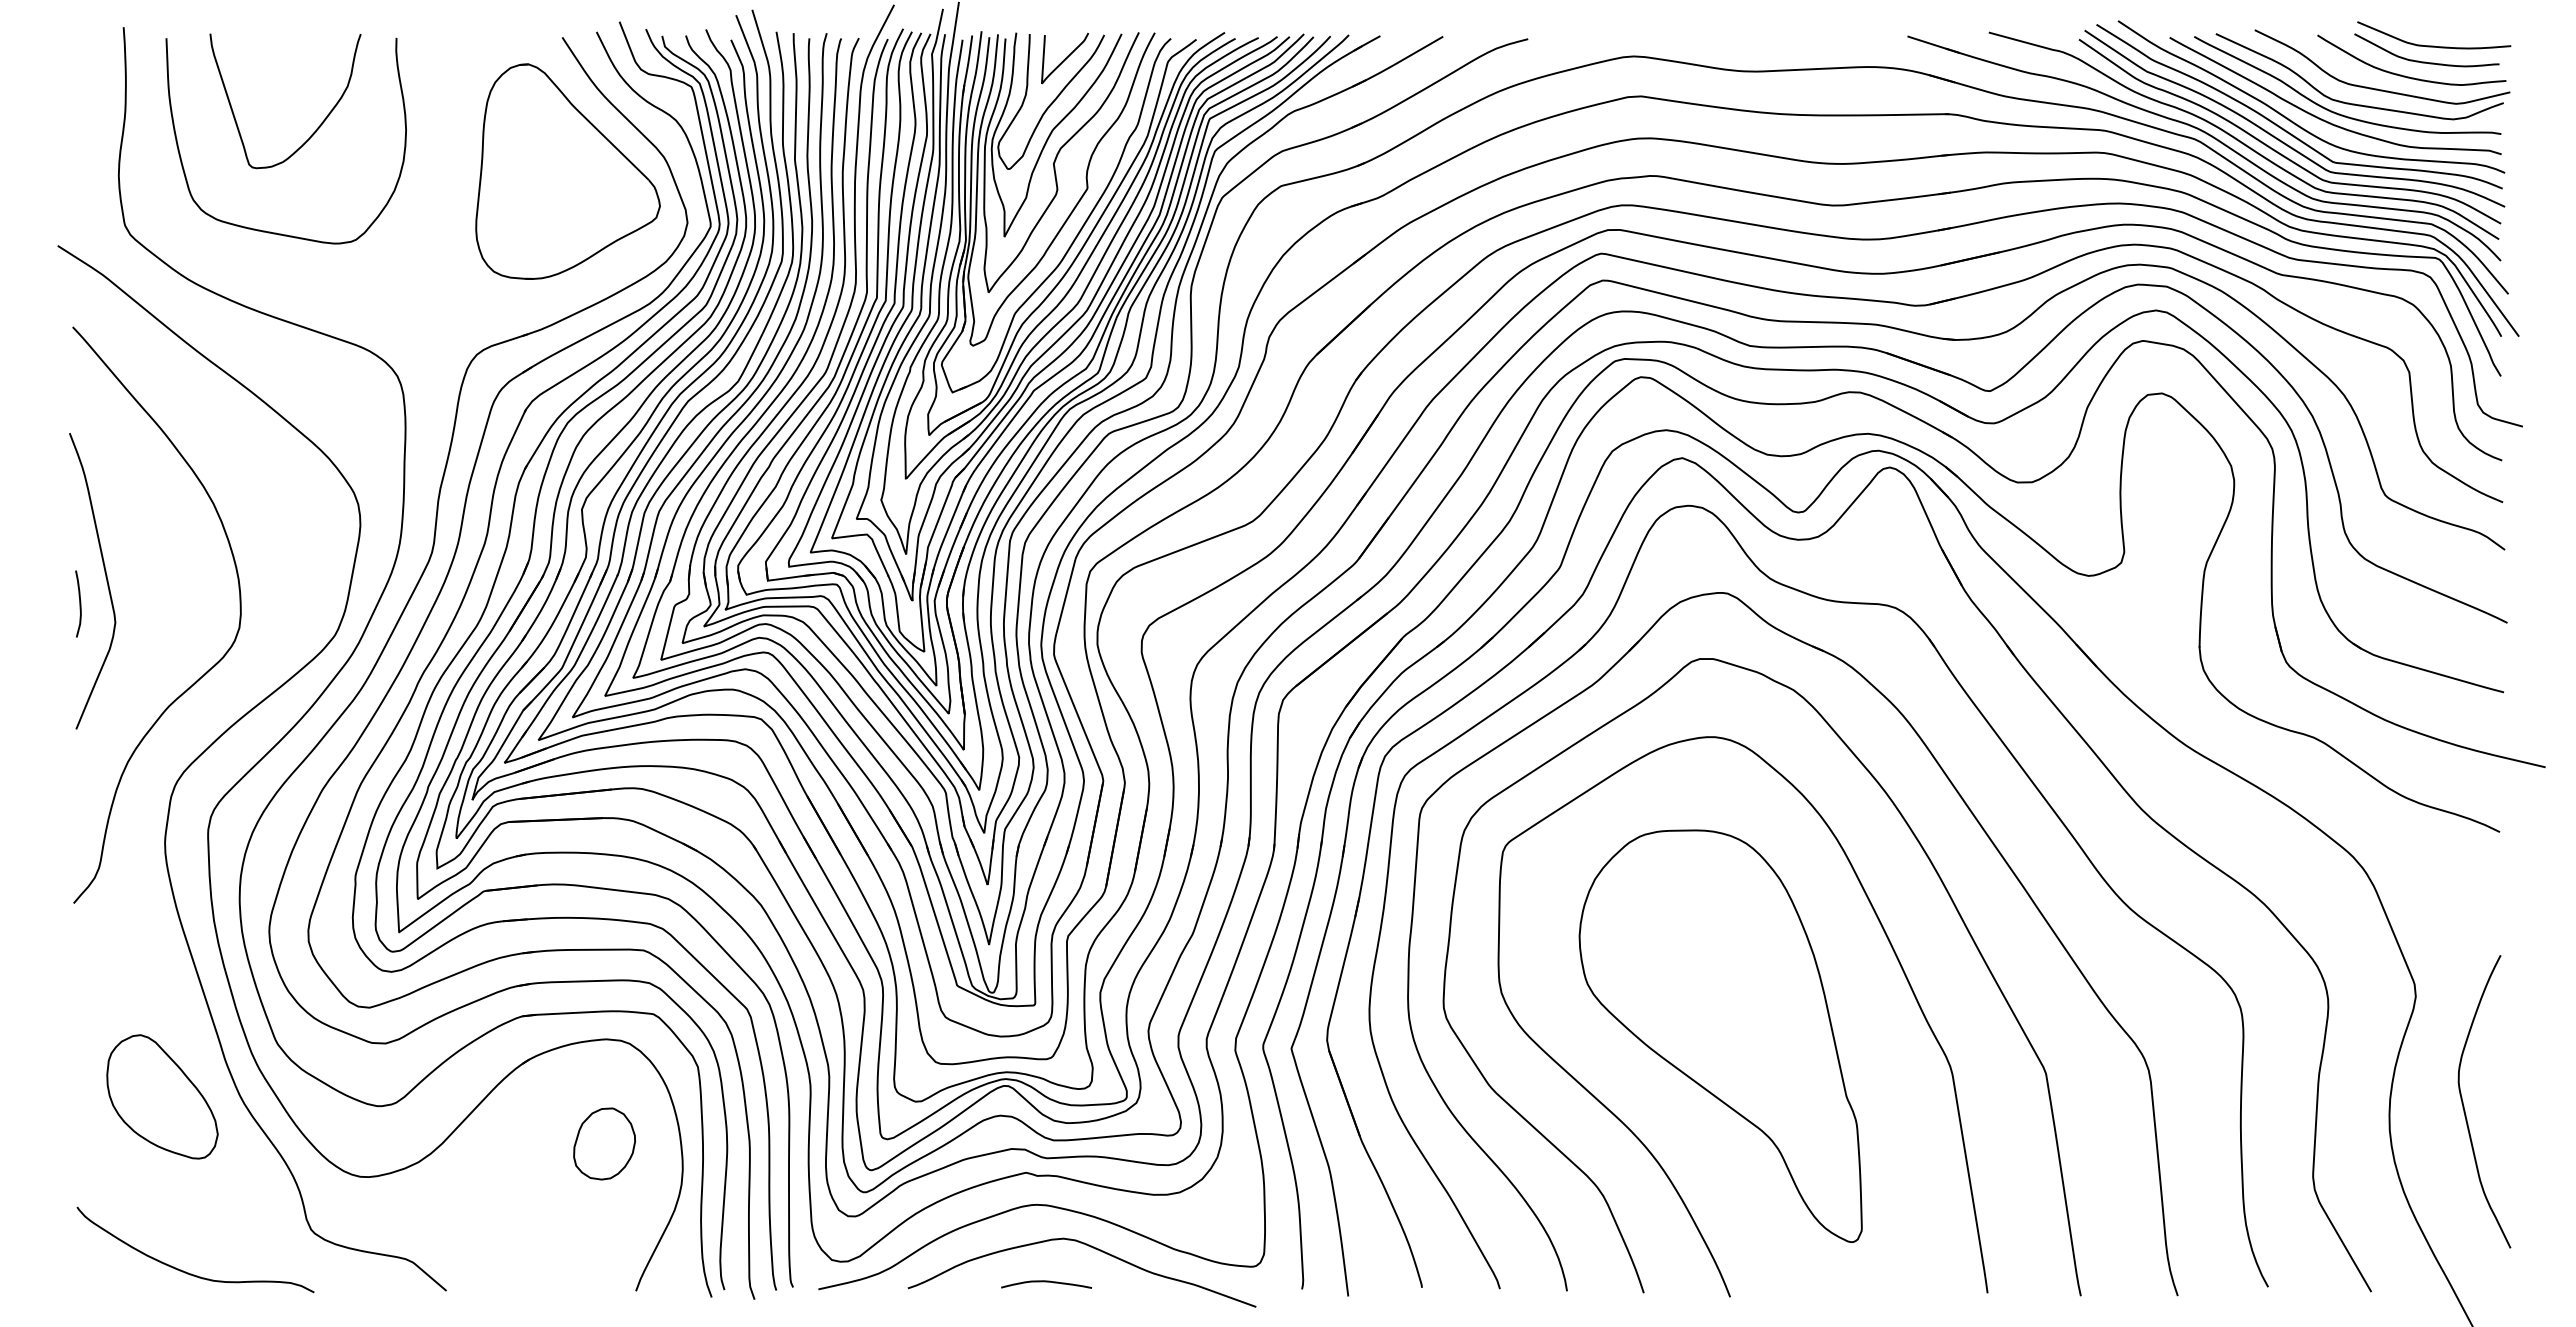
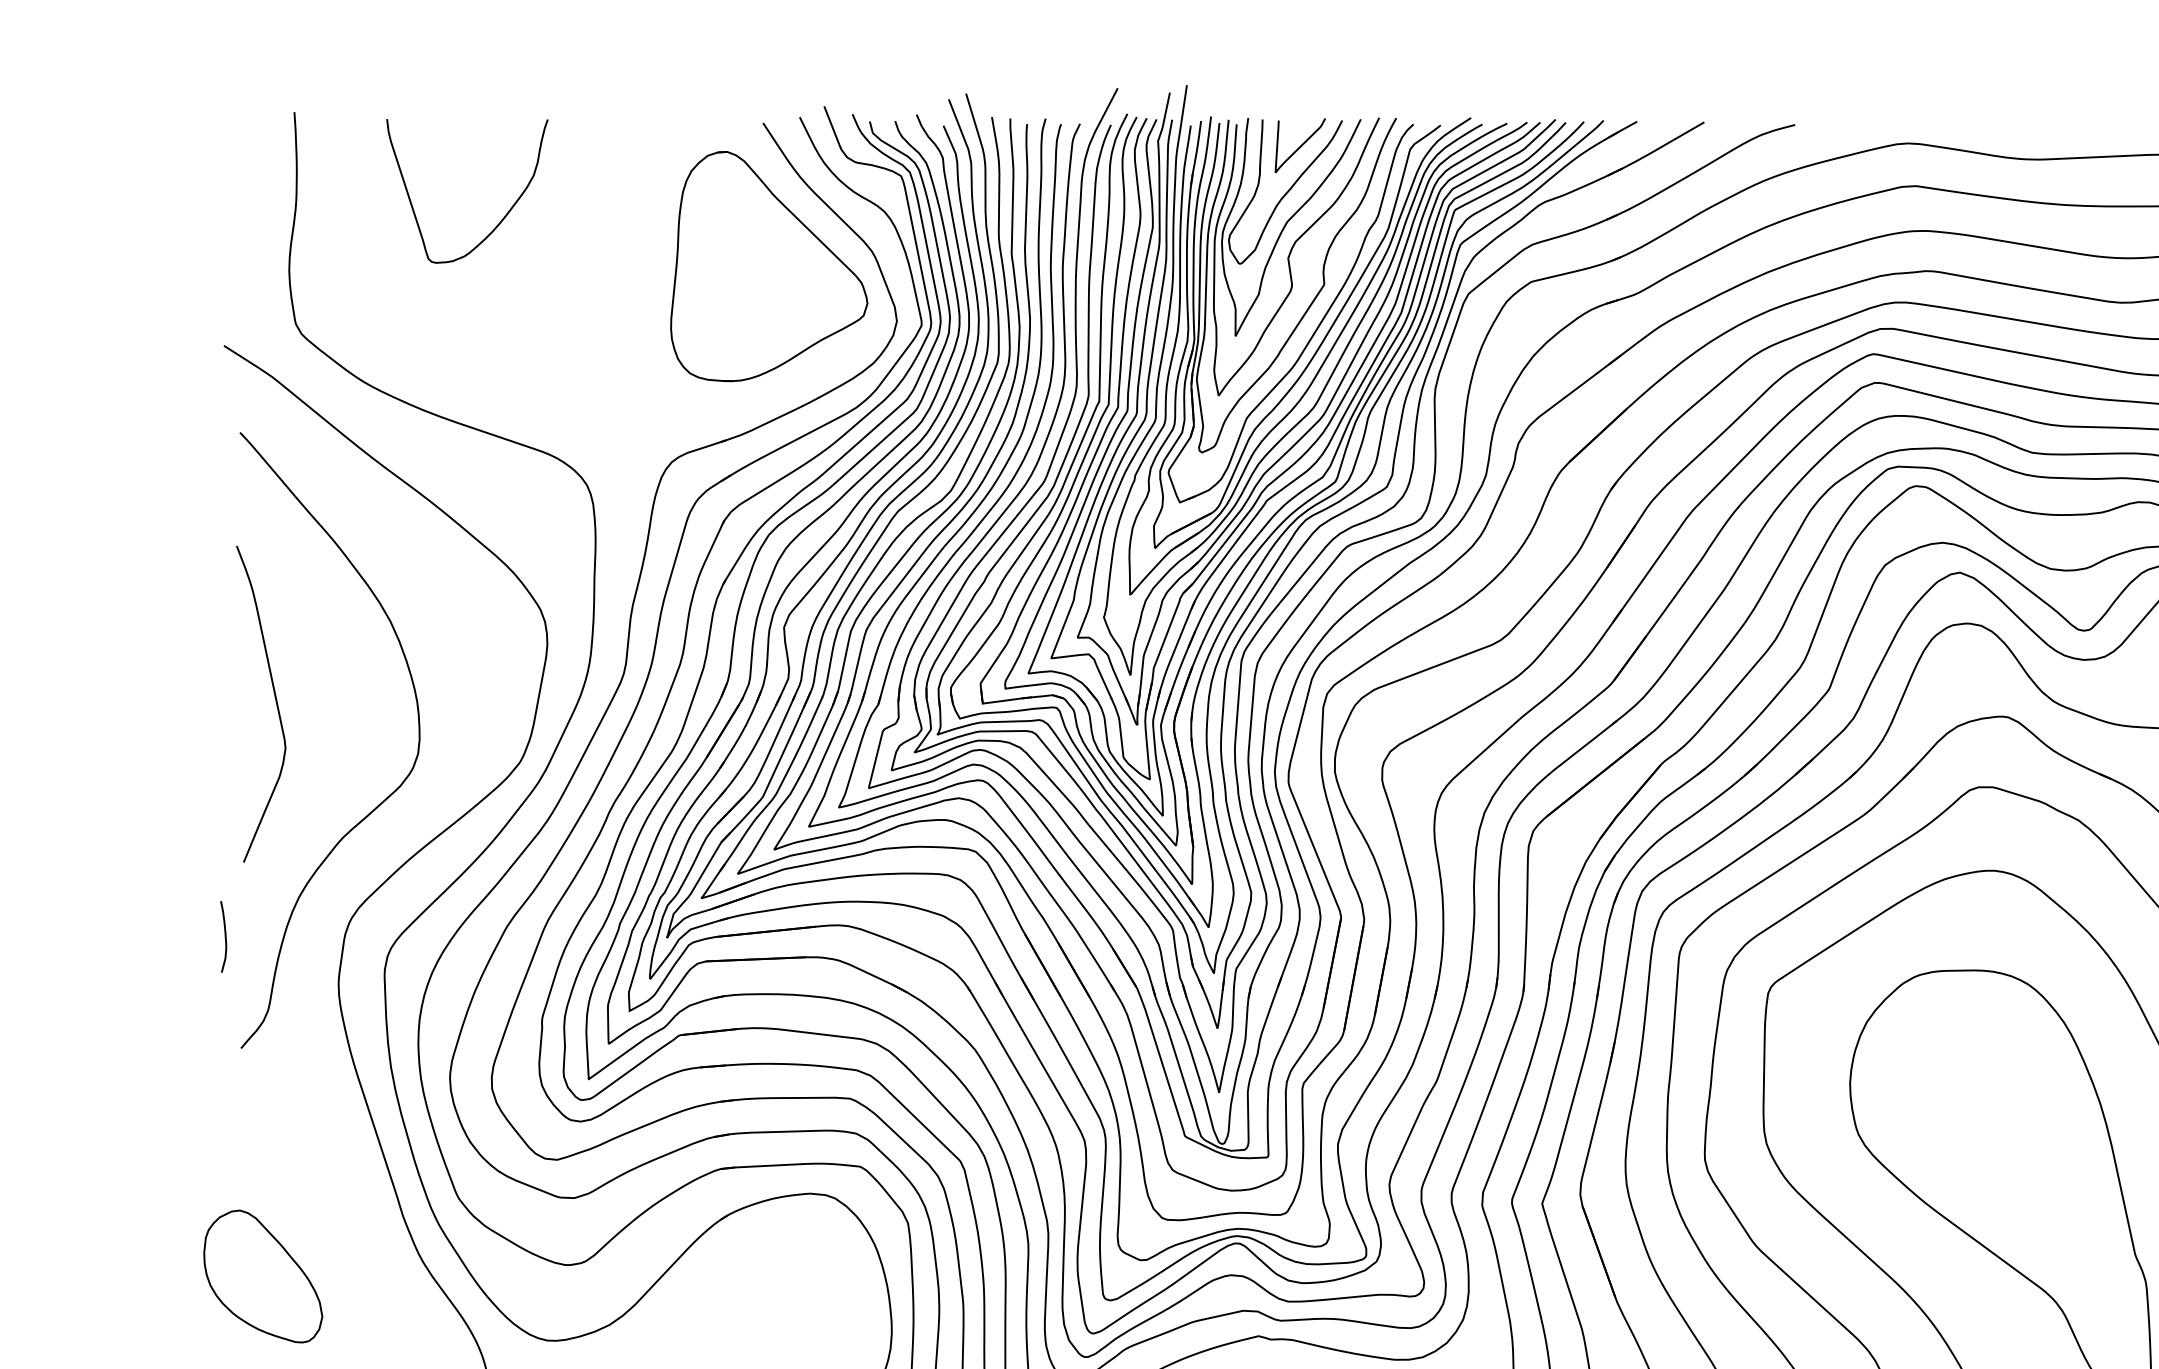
curve: (265, 230) -> (445, 329), removed
curve: (79, 603) -> (224, 936), moved
part: (162, 1096) -> (263, 1276), moved
part: (604, 1143) -> (808, 1304), removed

